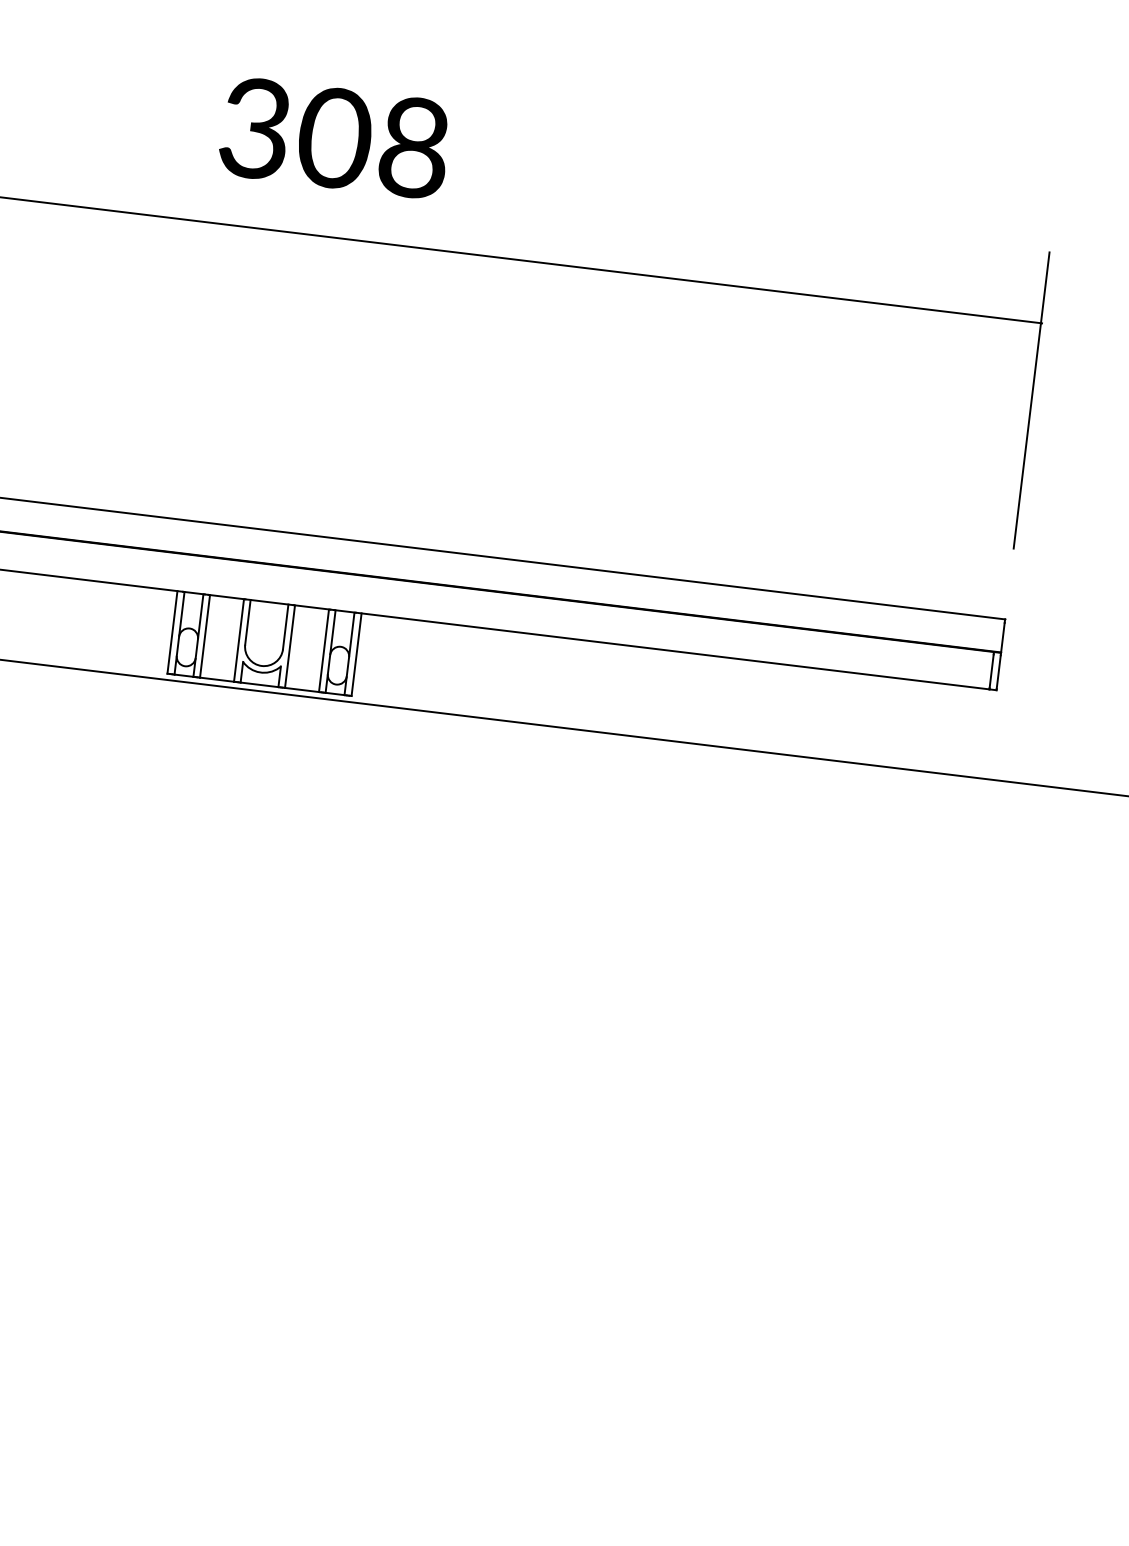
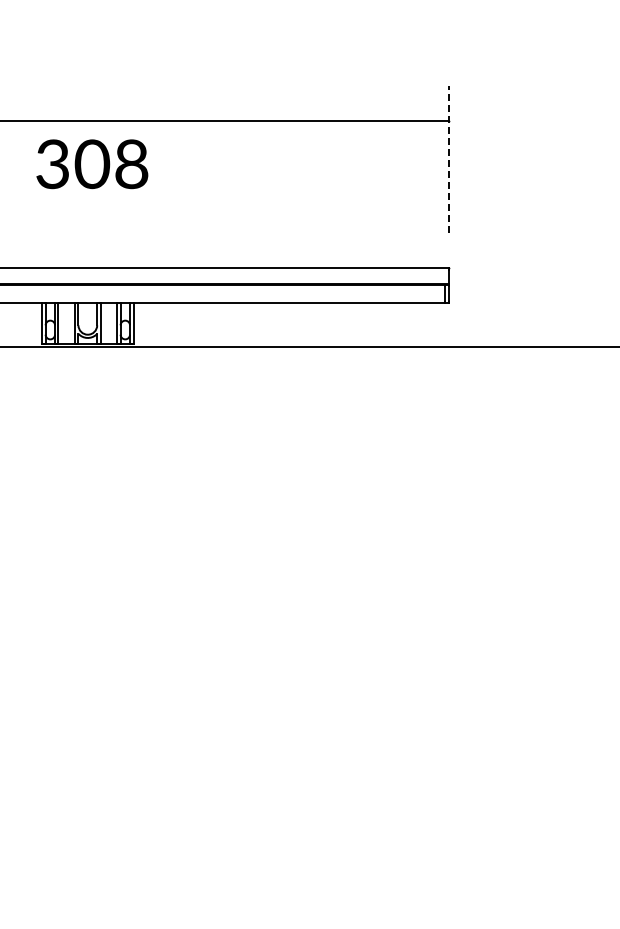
text: (335, 138) -> (92, 164), moved
line: (1031, 398) -> (448, 158), solid -> dashed

